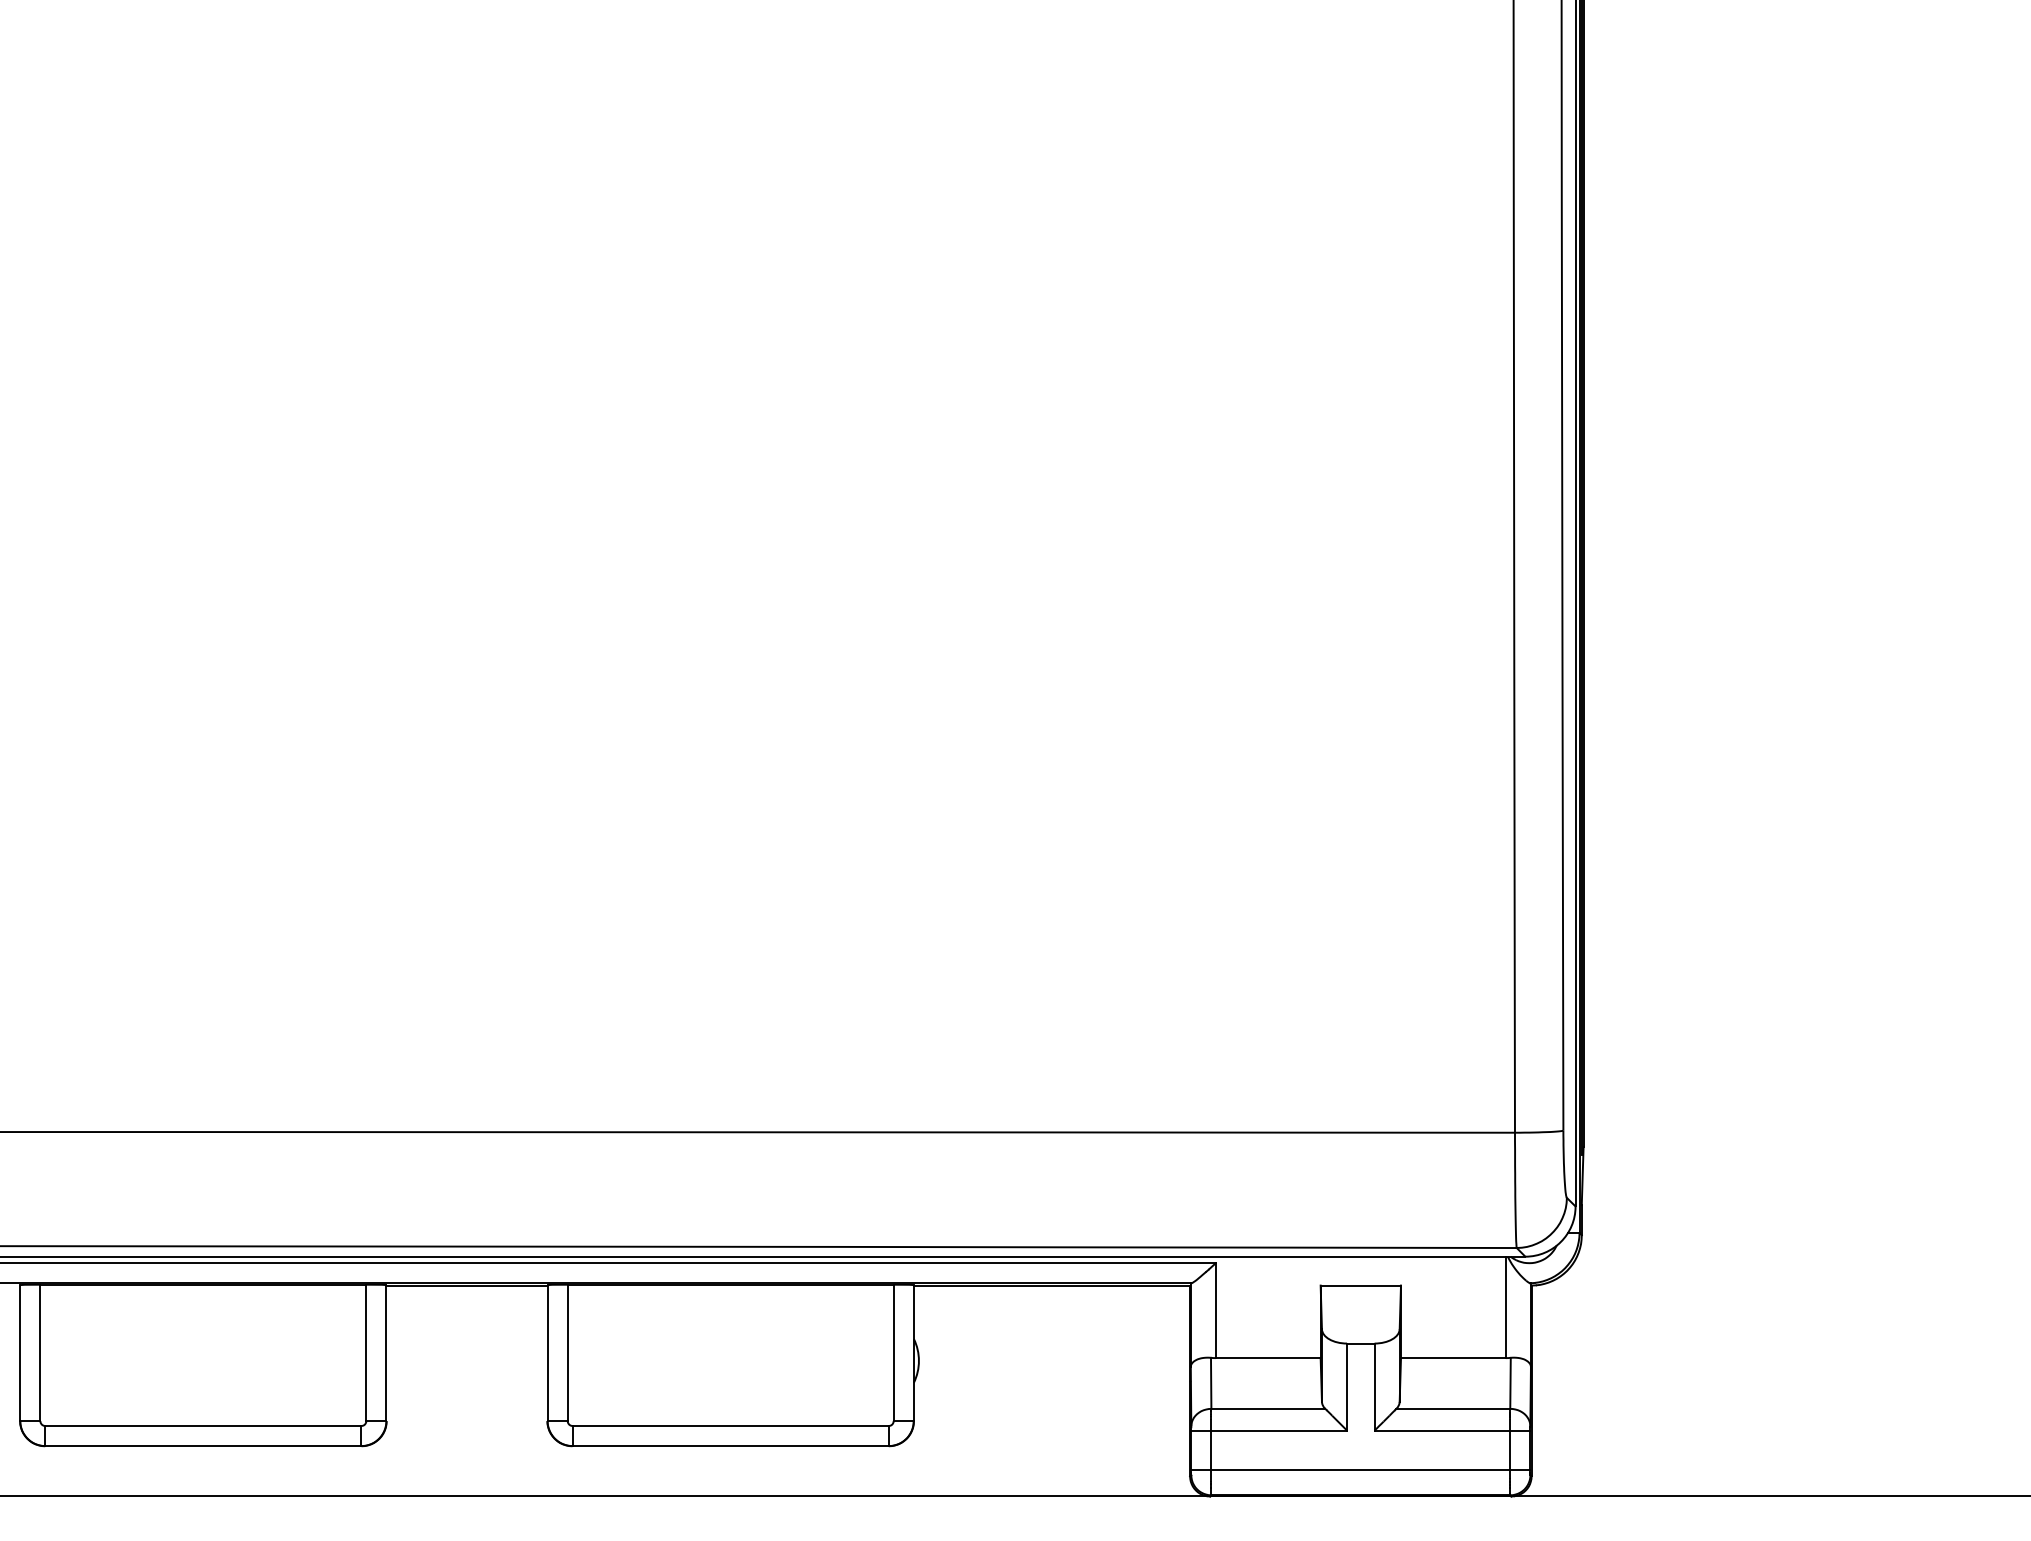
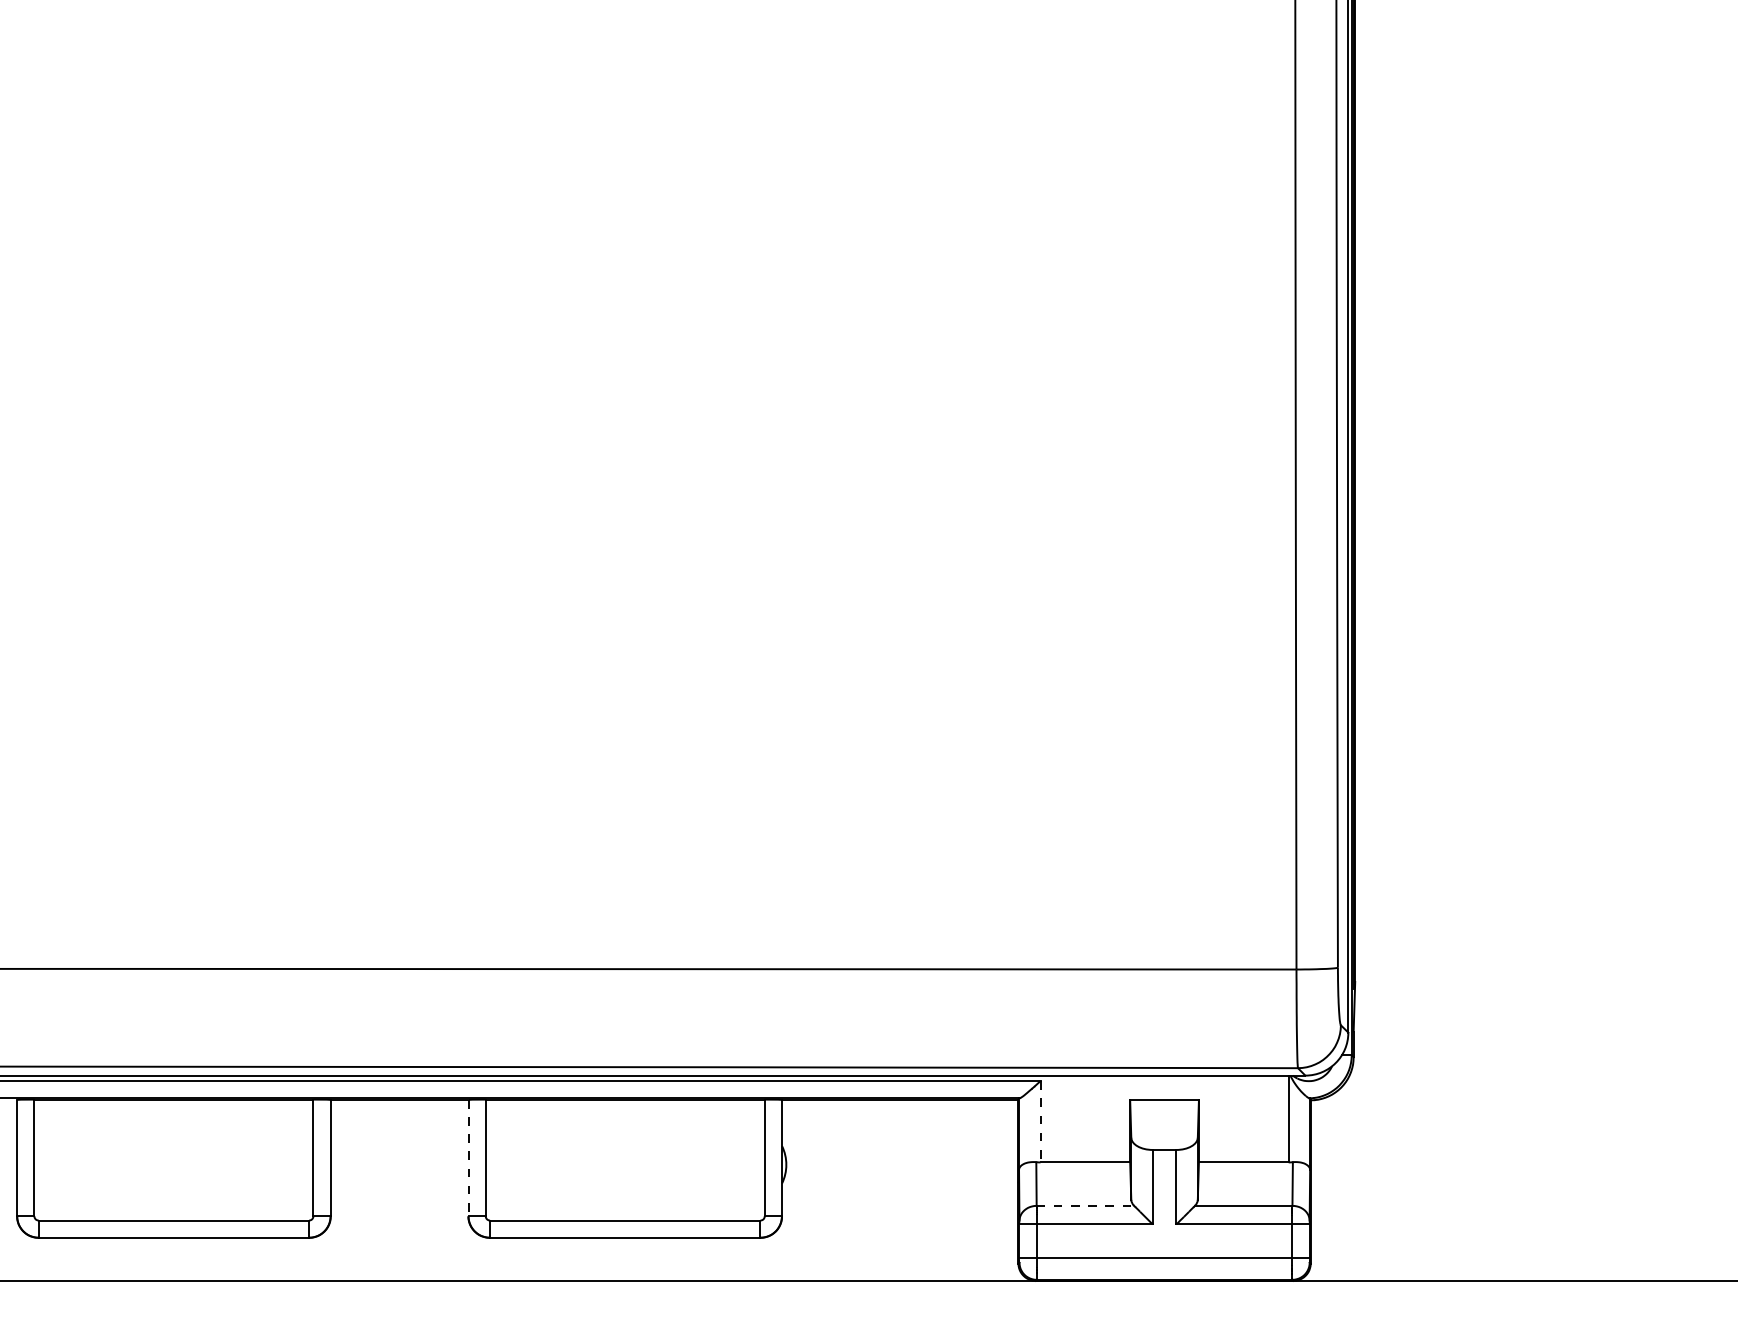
line: (1215, 1310) -> (1040, 1121), solid -> dashed
line: (547, 1353) -> (468, 1158), solid -> dashed
line: (1268, 1408) -> (1085, 1205), solid -> dashed

